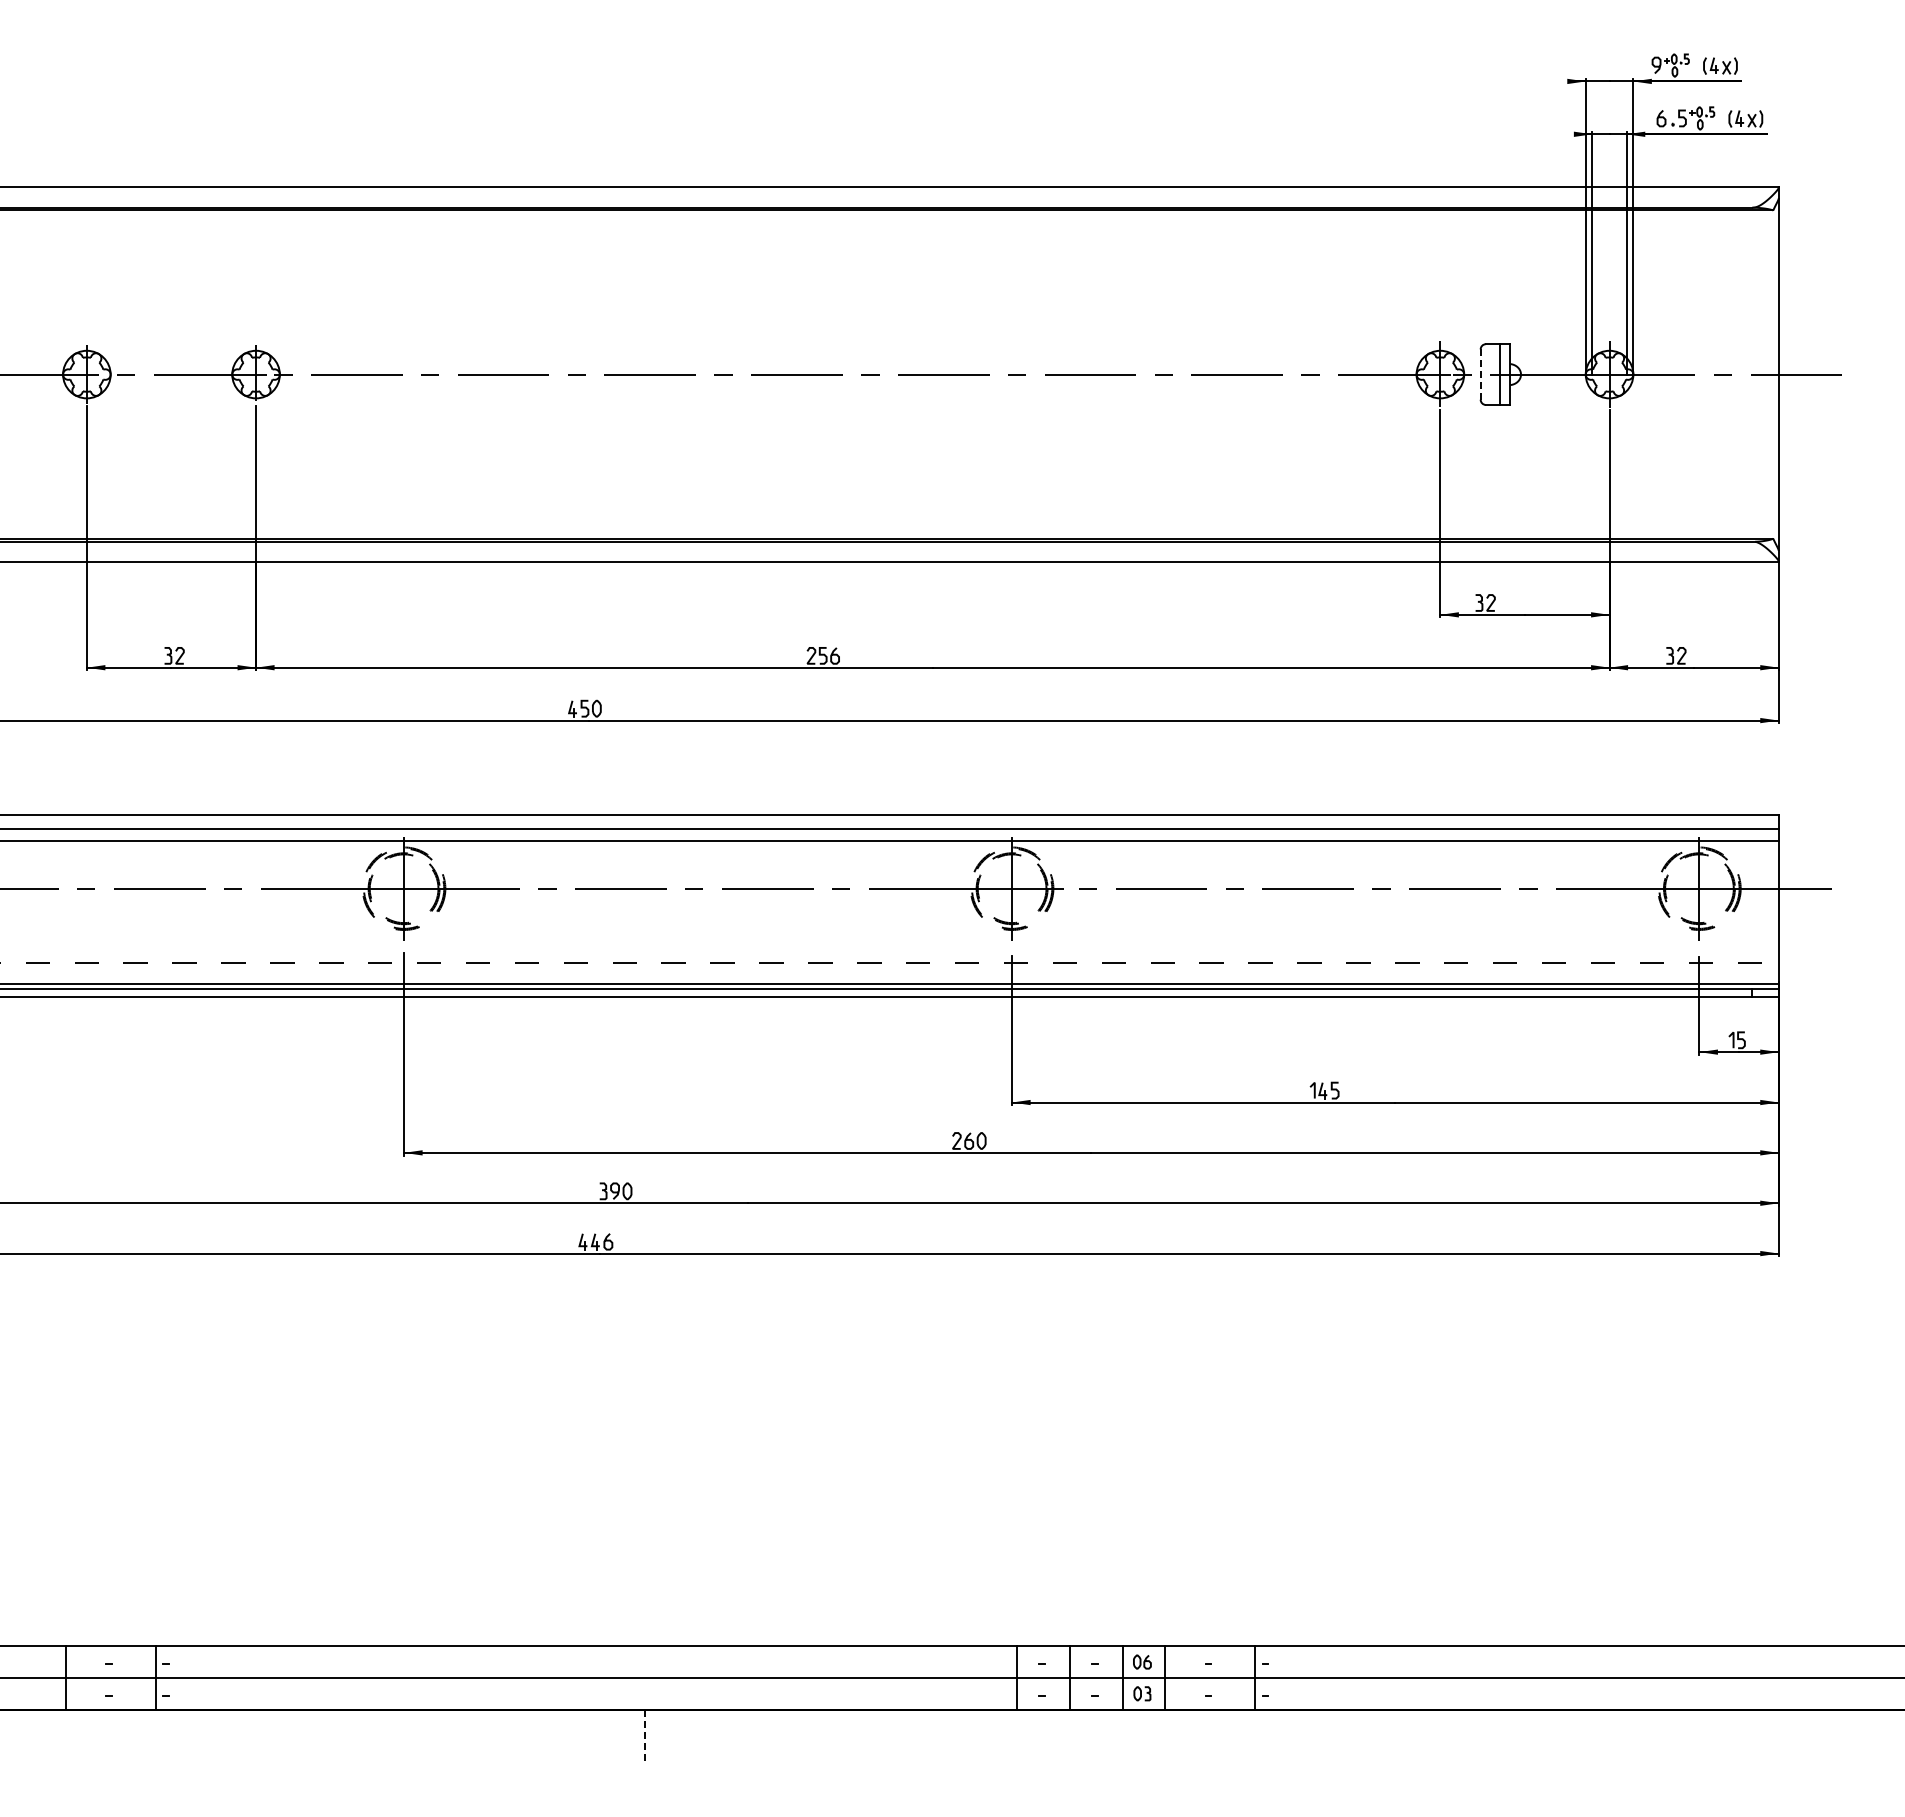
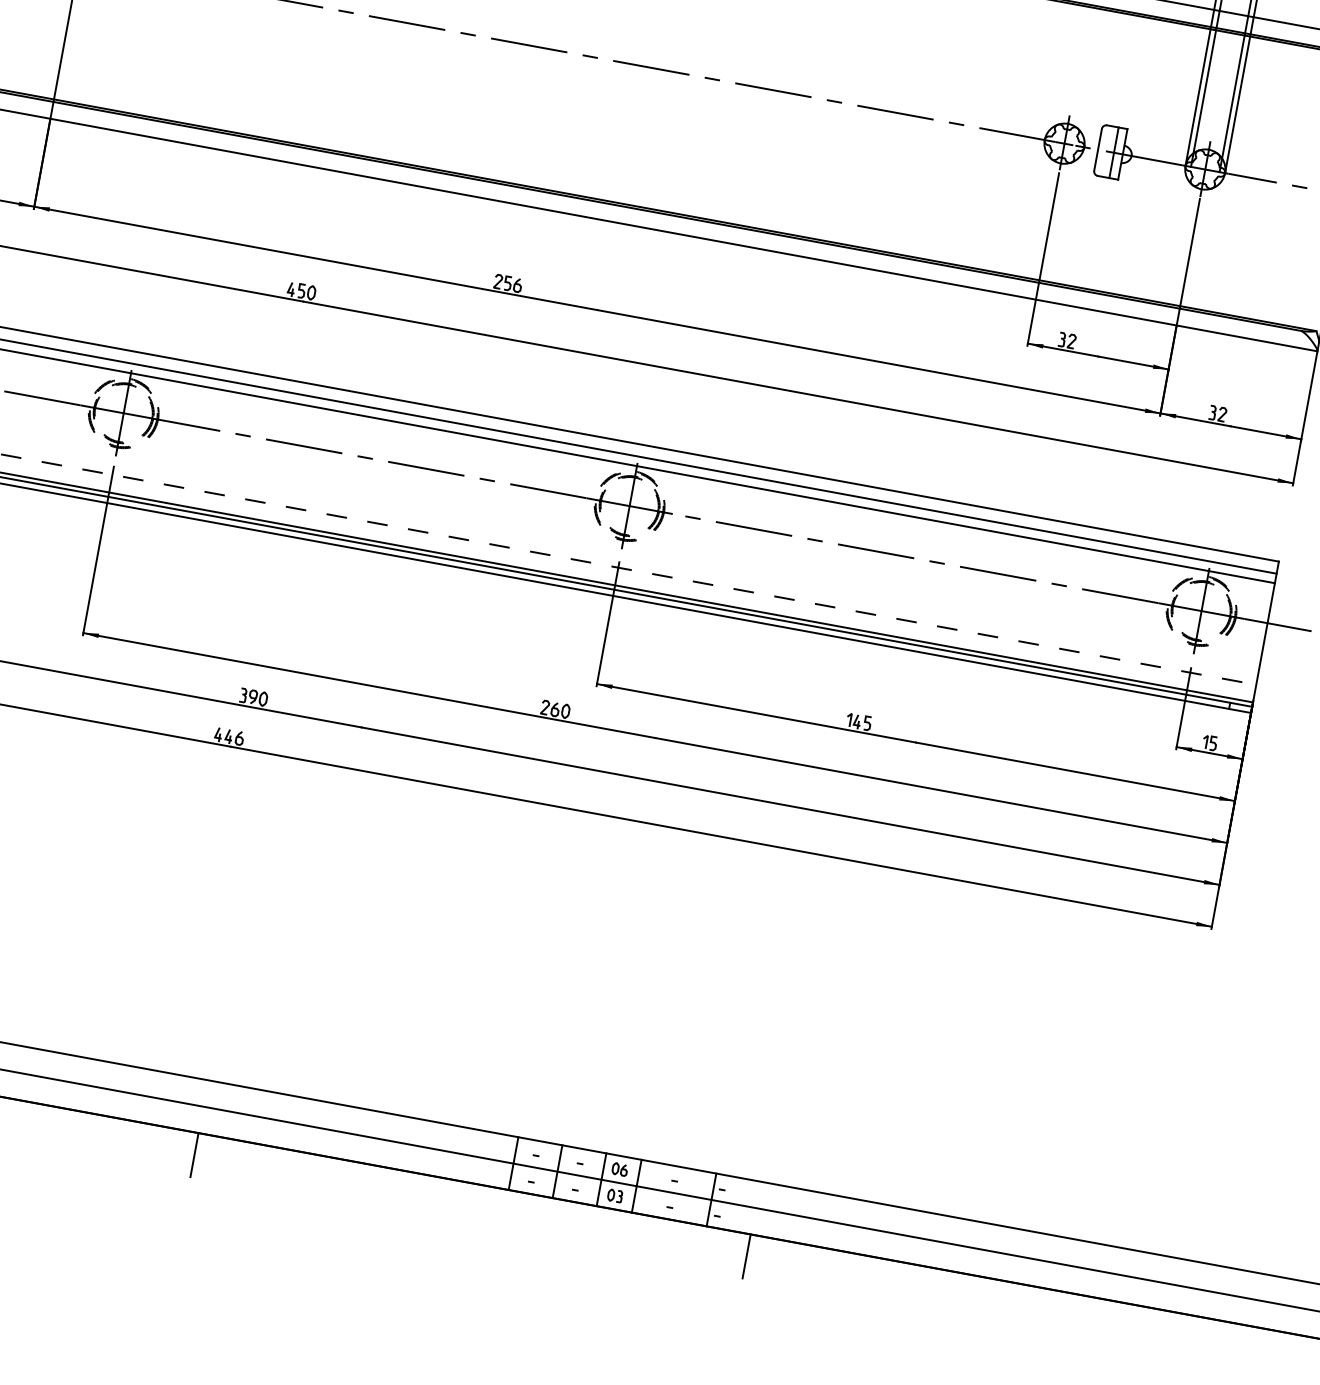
line: (1480, 374) -> (1097, 149), dashed -> solid
line: (1308, 1735) -> (746, 1255), added
line: (644, 1736) -> (194, 1155), dashed -> solid

